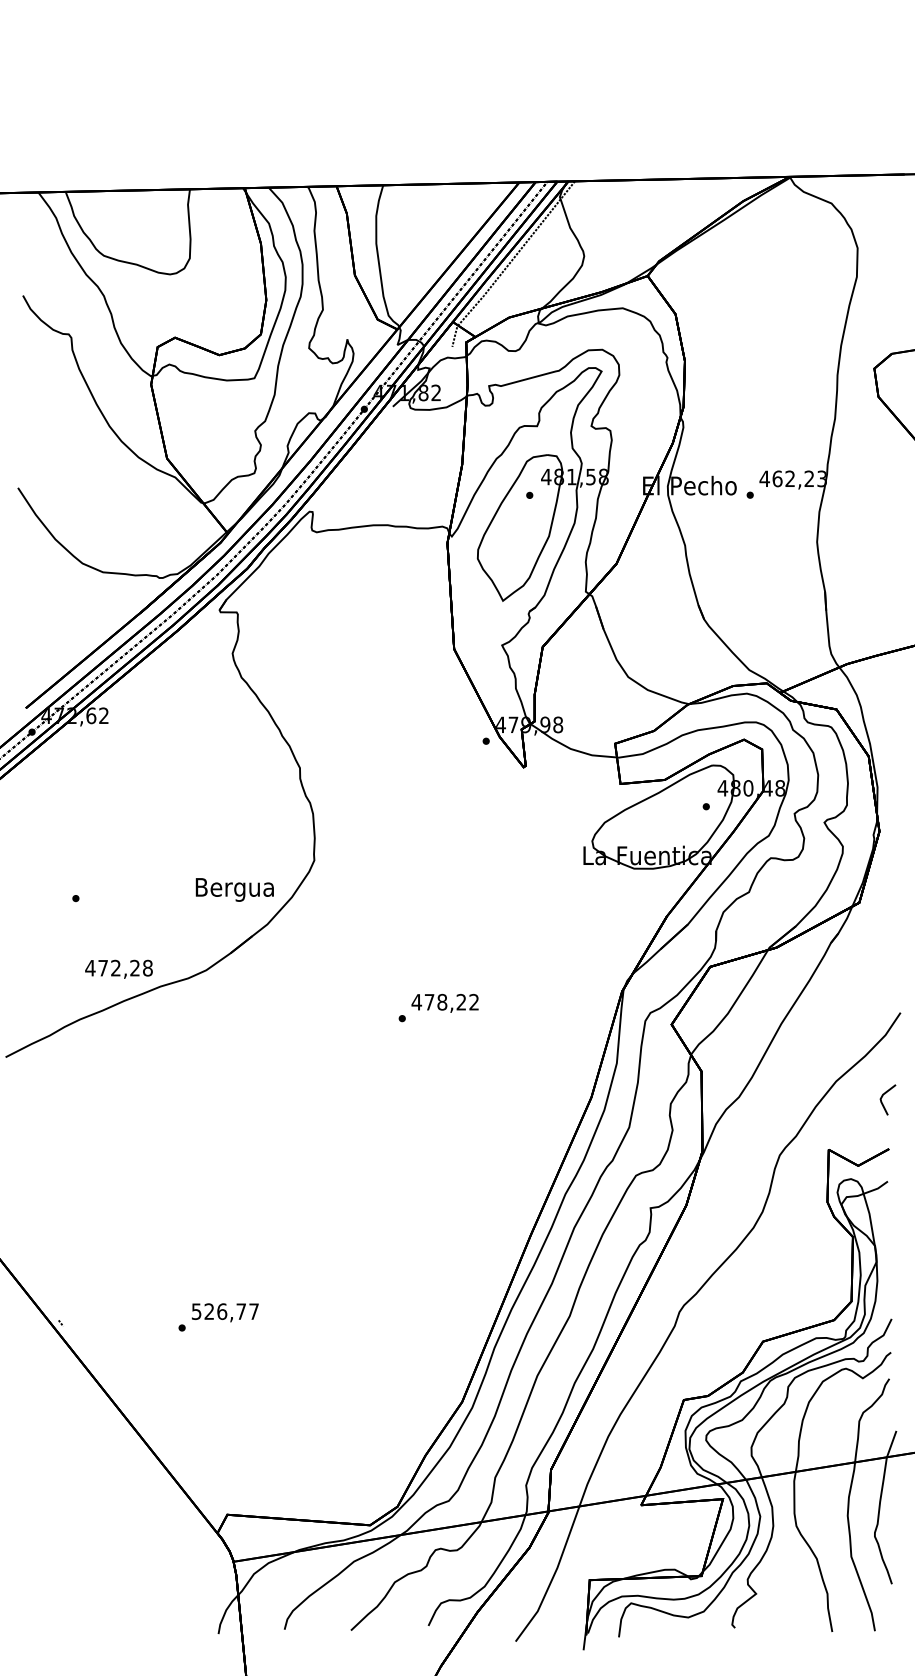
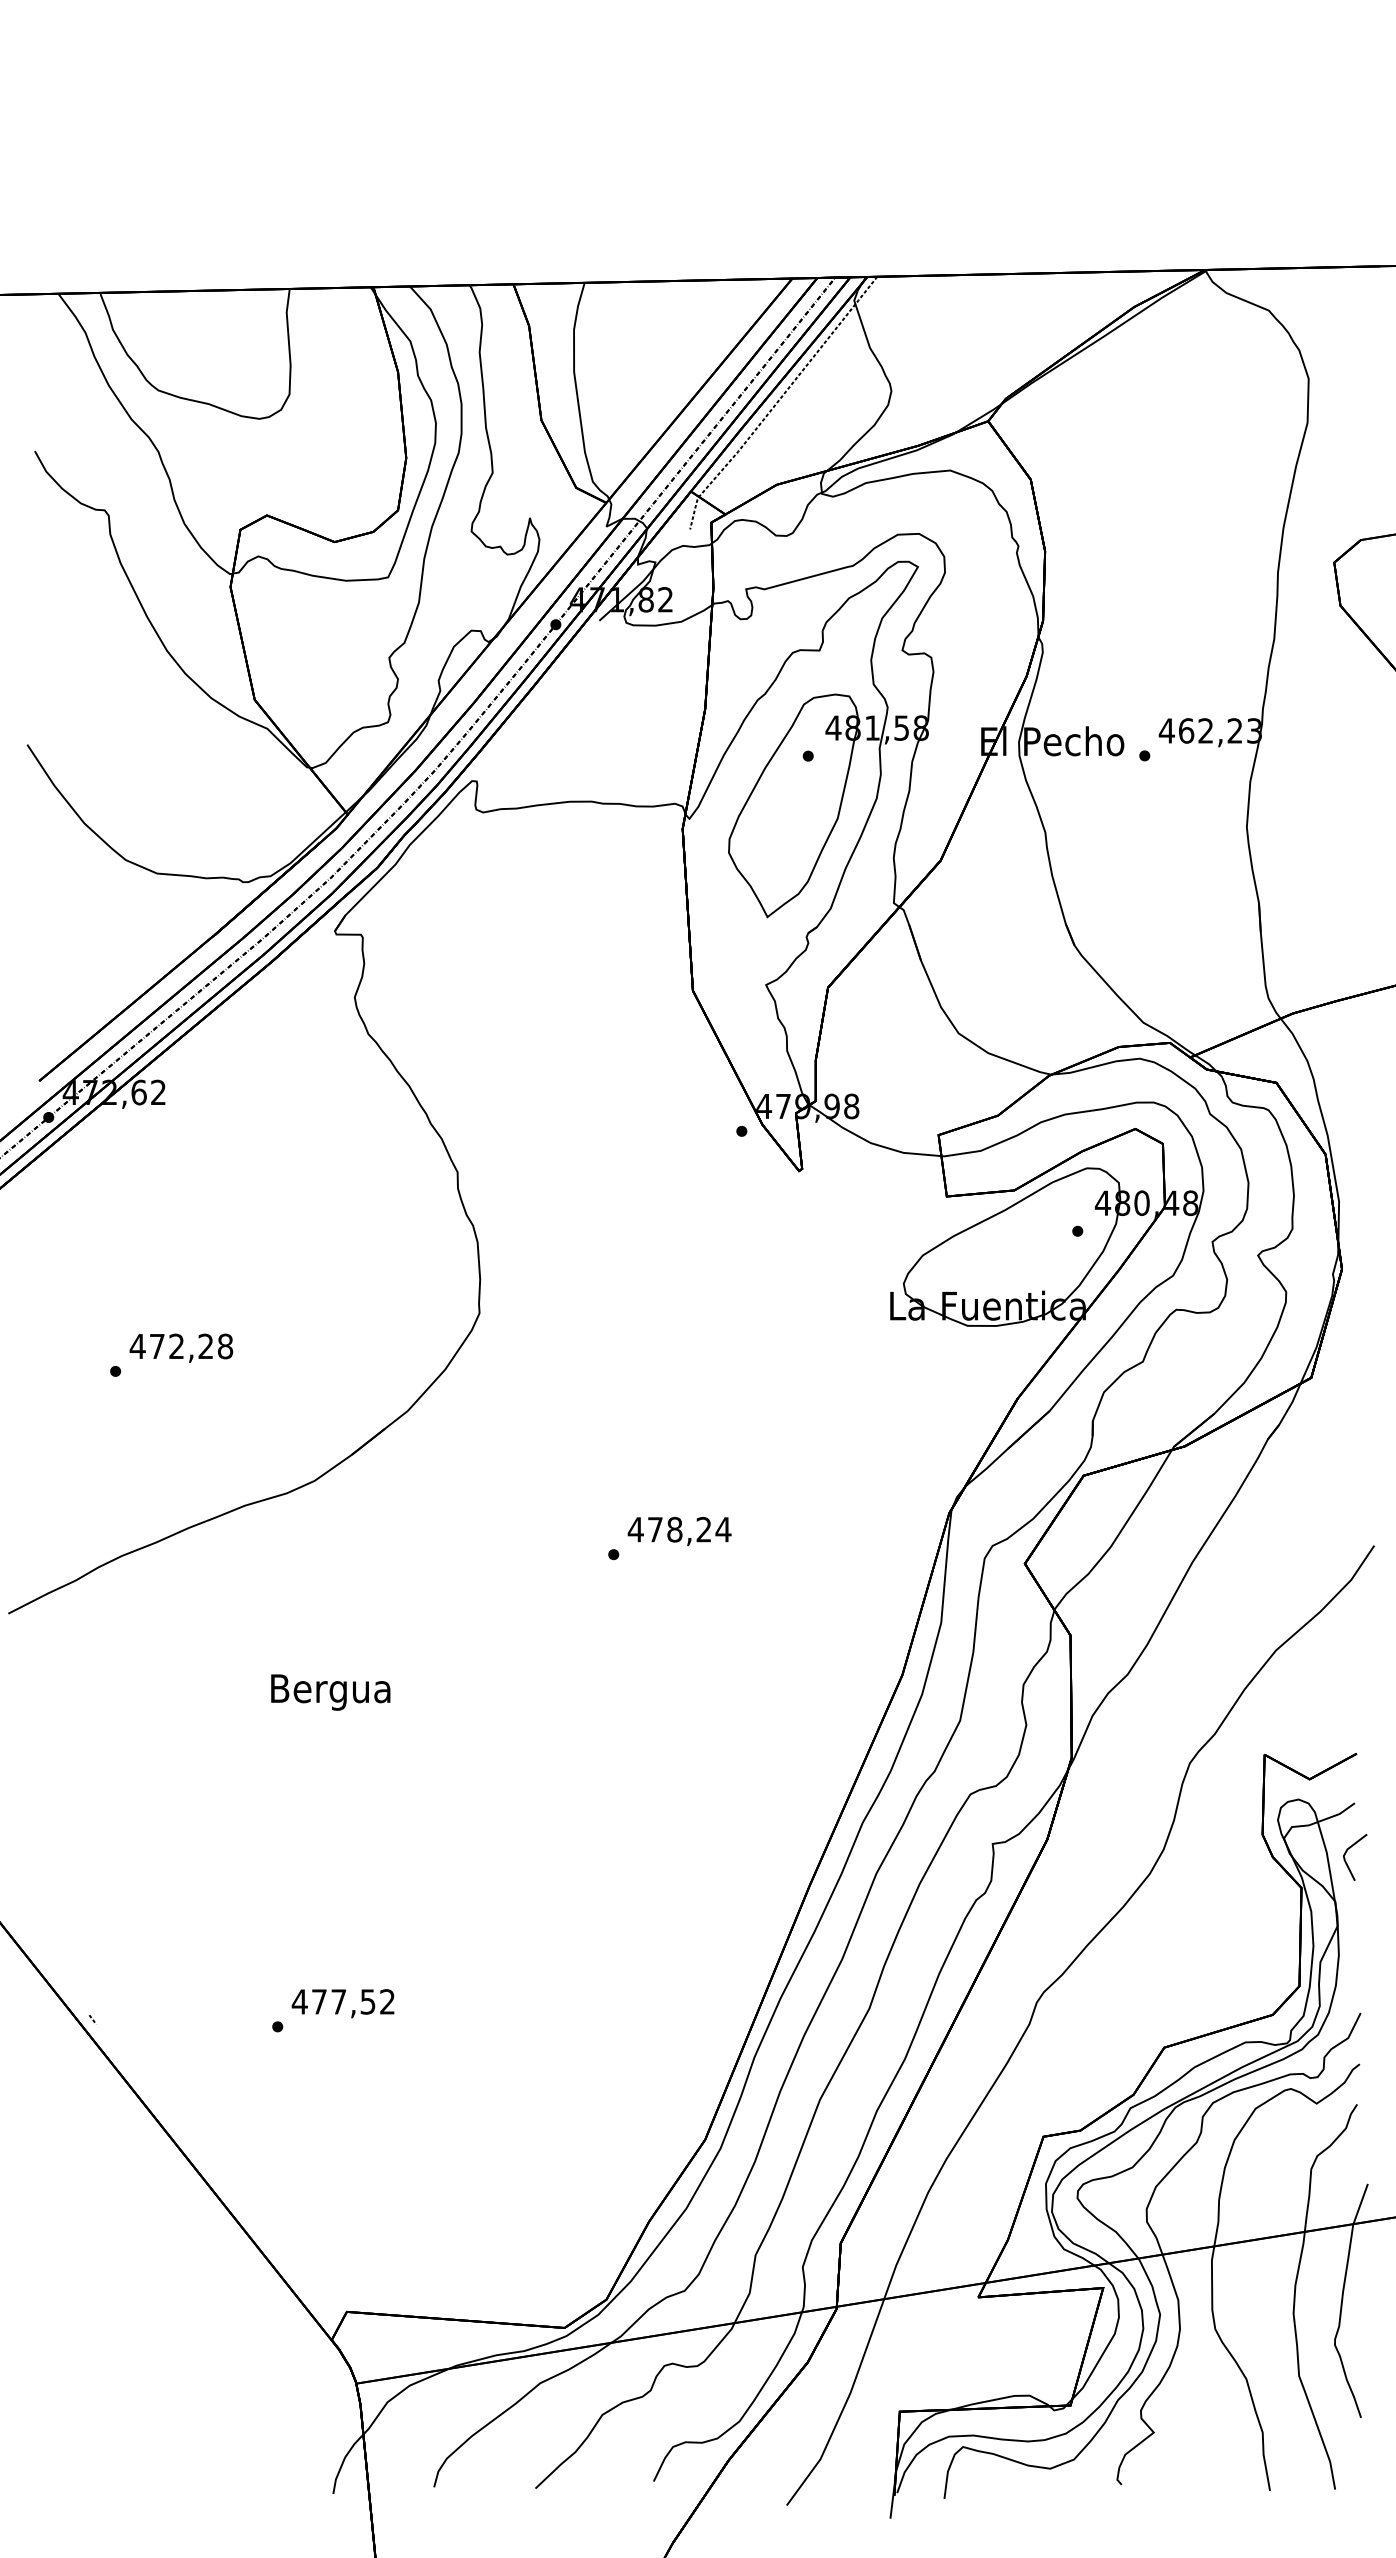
text: (234, 889) -> (330, 1691), moved
text: (118, 968) -> (180, 1346), moved
text: (473, 1001) -> (722, 1528), 478,22 -> 478,24
line: (883, 1096) -> (1348, 1852), moved
text: (224, 1311) -> (342, 2001), 526,77 -> 477,52

